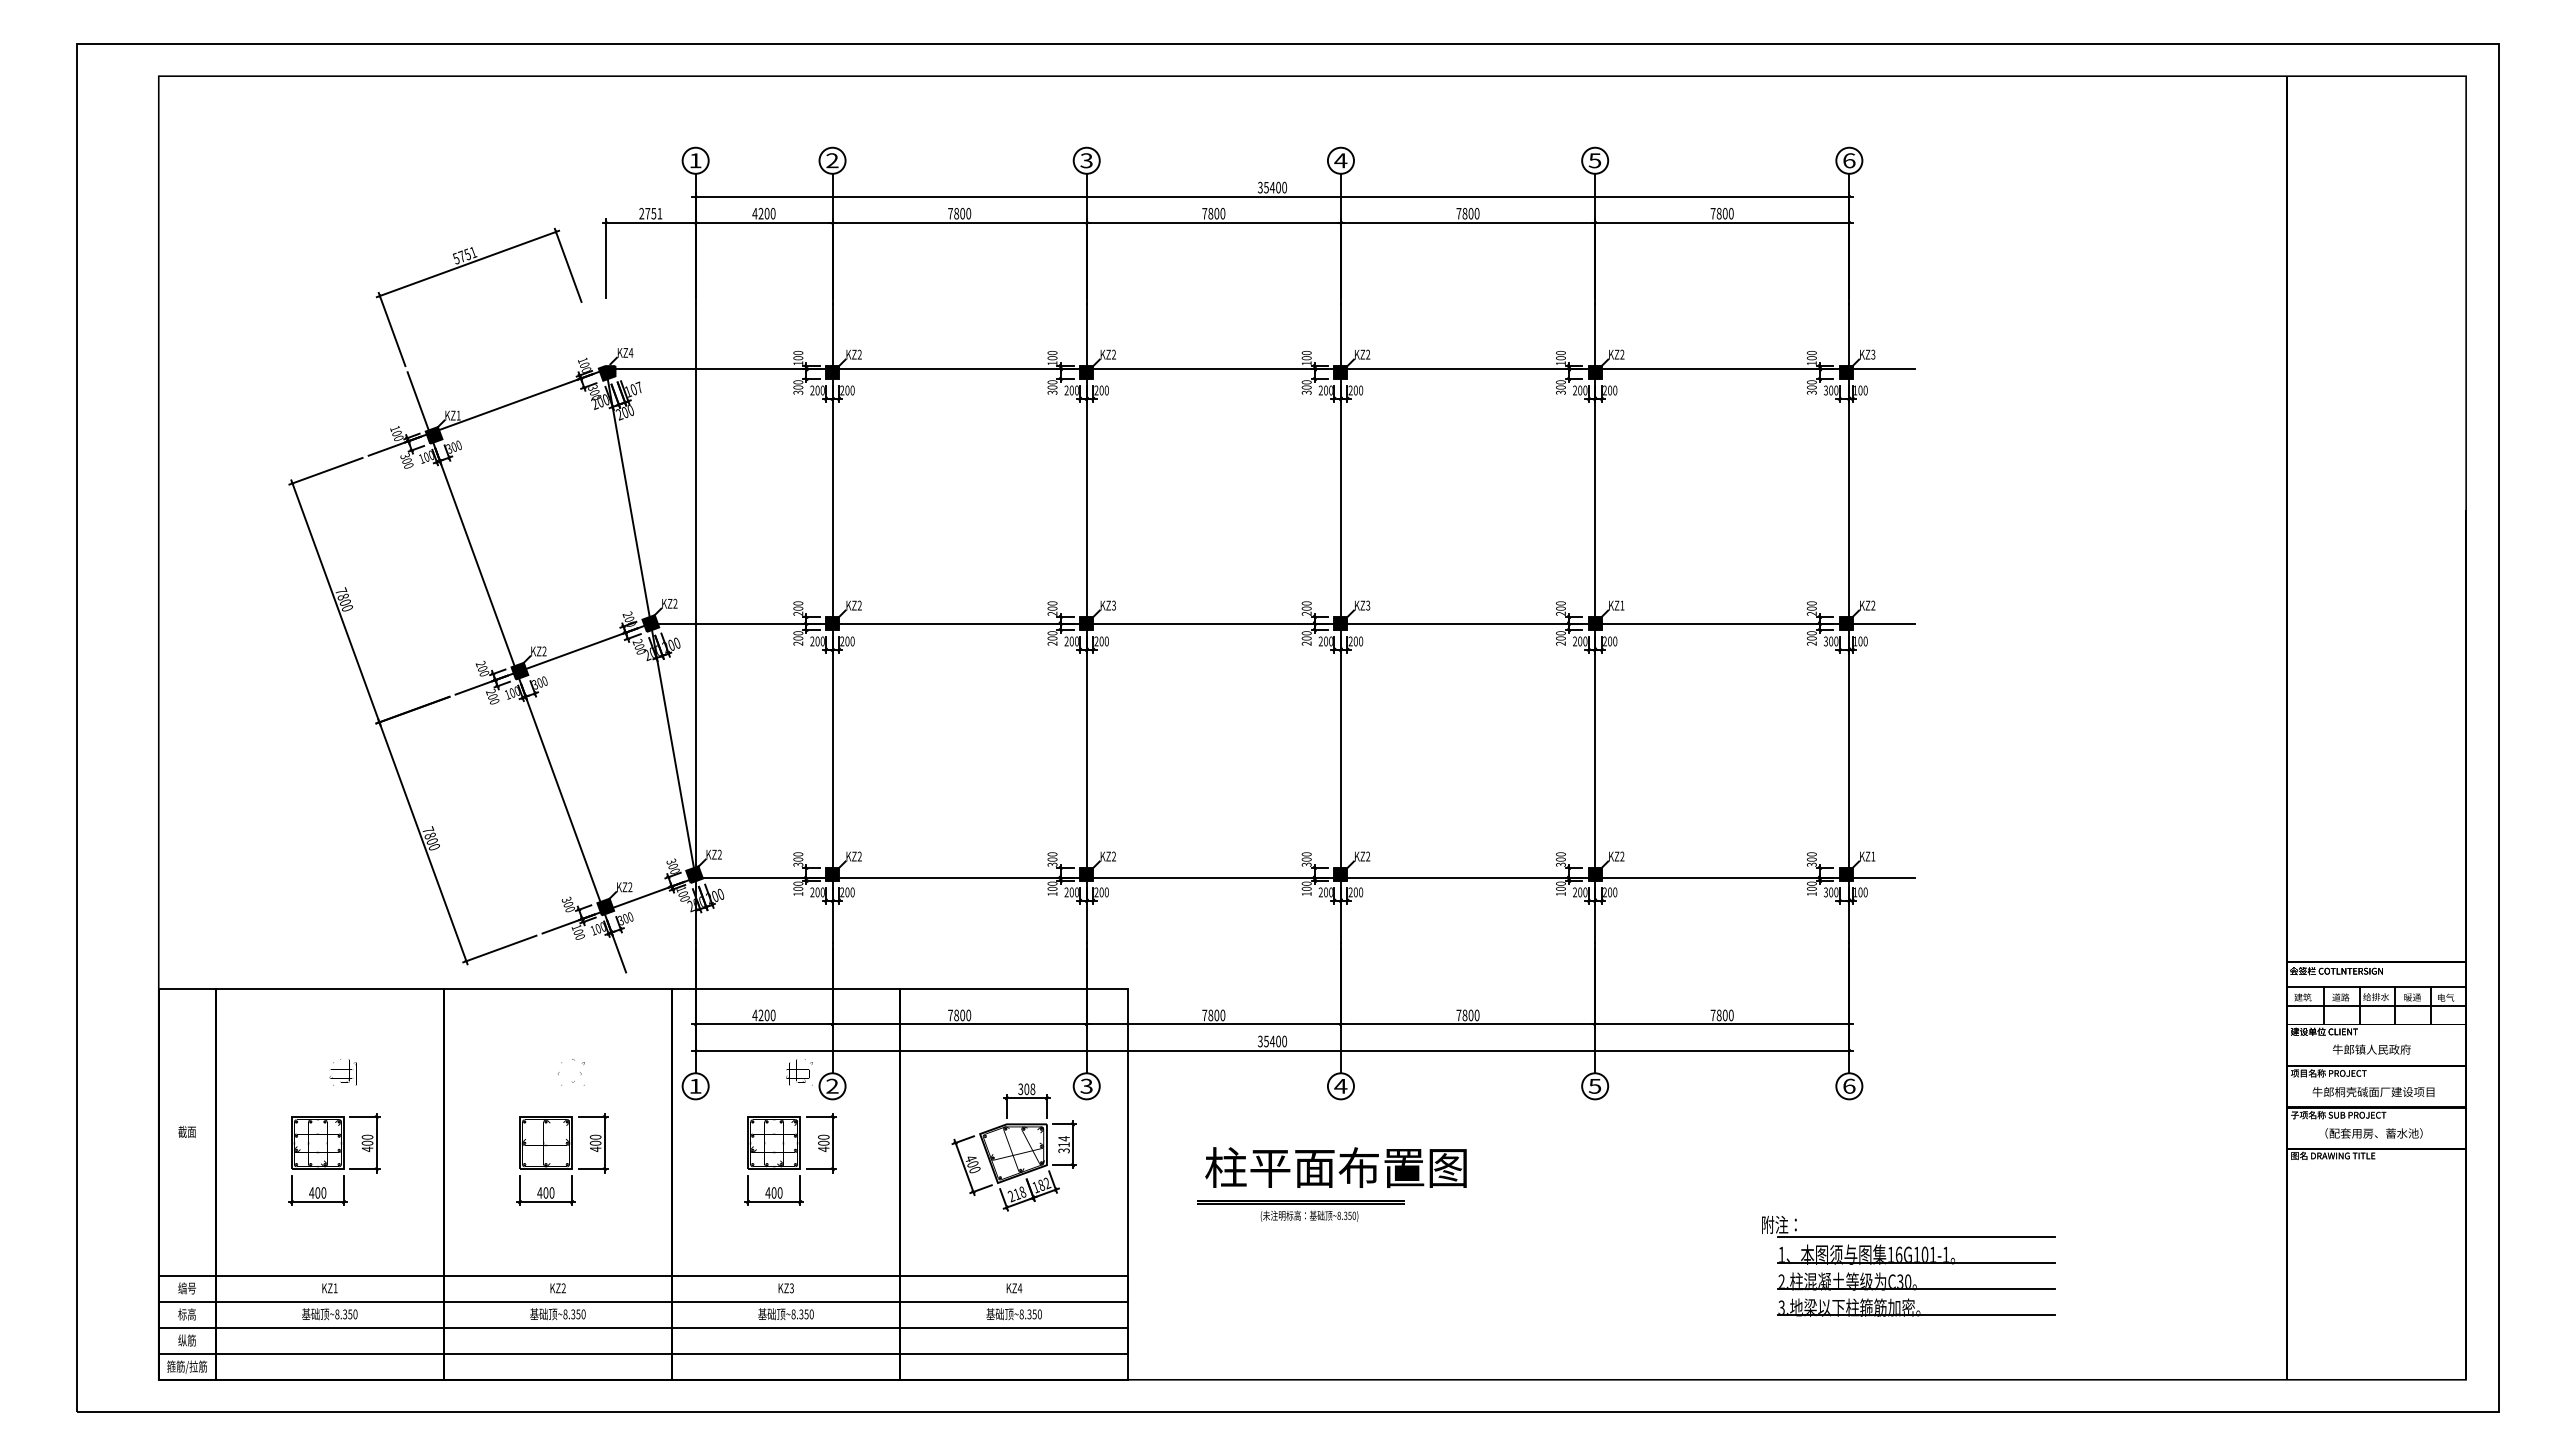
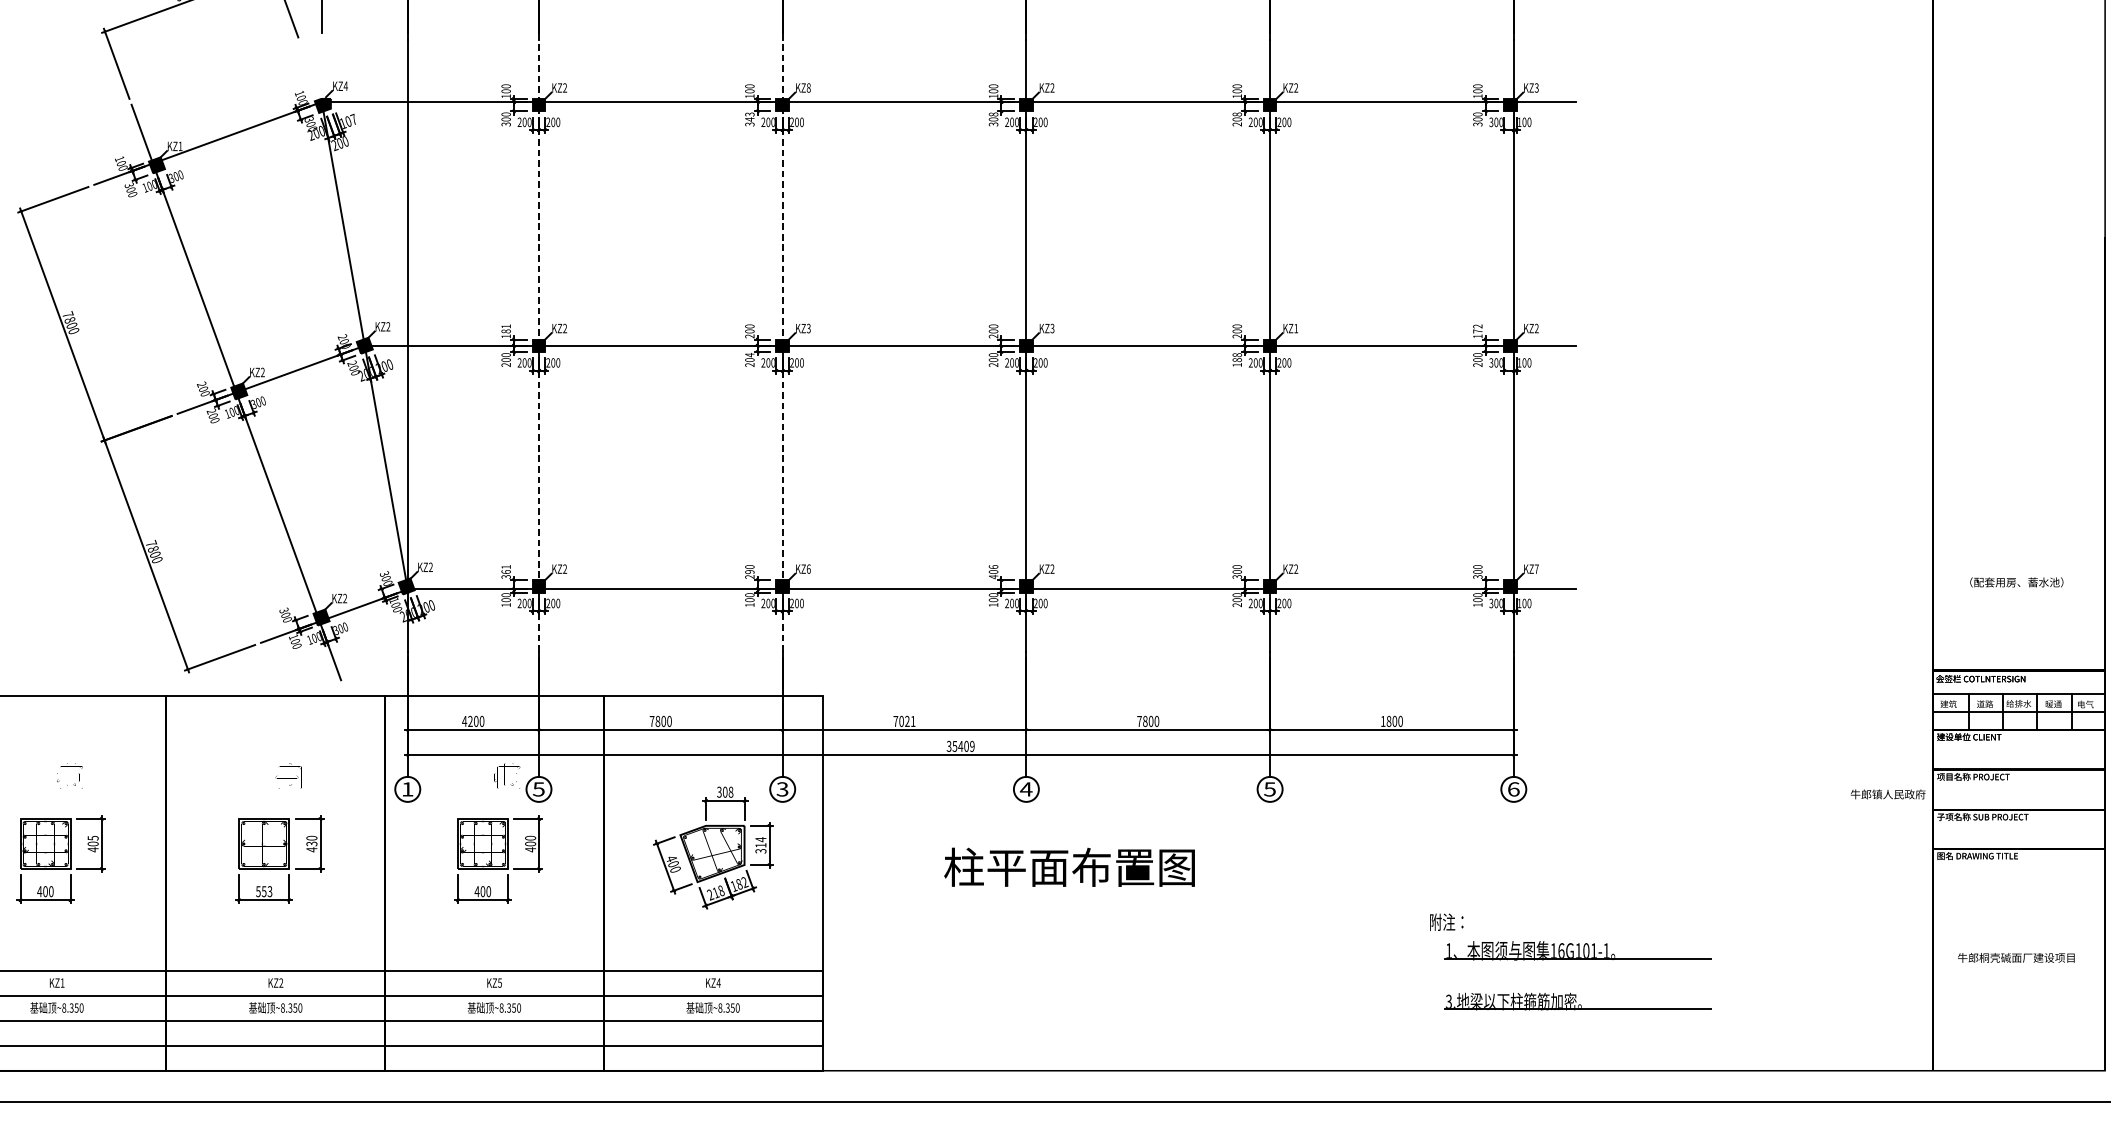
text: (1113, 354) -> (808, 87), KZ2 -> KZ8
text: (1307, 382) -> (994, 114), 300 -> 308
text: (1052, 384) -> (749, 116), 300 -> 343
text: (1561, 387) -> (1237, 119), 300 -> 208
text: (798, 608) -> (506, 331), 200 -> 181
text: (1811, 608) -> (1477, 331), 200 -> 172
line: (832, 623) -> (538, 345), solid -> dashed
line: (1086, 623) -> (782, 345), solid -> dashed
text: (1052, 633) -> (749, 355), 200 -> 204
text: (1560, 638) -> (1236, 360), 200 -> 188
text: (798, 856) -> (506, 569), 300 -> 361
text: (1114, 856) -> (809, 569), KZ2 -> KZ6
text: (1873, 856) -> (1536, 569), KZ1 -> KZ7
text: (1306, 859) -> (993, 571), 300 -> 406
text: (1052, 861) -> (749, 573), 300 -> 290
text: (1560, 894) -> (1236, 605), 100 -> 200
text: (1216, 1015) -> (907, 721), 7800 -> 7021
text: (1712, 1015) -> (1382, 721), 7800 -> 1800
text: (1284, 1041) -> (972, 746), 35400 -> 35409
text: (2371, 1049) -> (1887, 794), moved
text: (832, 1085) -> (538, 788), 2 -> 5
text: (2373, 1092) -> (2016, 958), moved
text: (2373, 1133) -> (2016, 582), moved
text: (367, 1136) -> (93, 837), 400 -> 405
text: (595, 1142) -> (311, 843), 400 -> 430
text: (1335, 1167) -> (1069, 867), moved
text: (545, 1192) -> (263, 891), 400 -> 553
part: (1300, 1210) -> (987, 908), removed
line: (1915, 1237) -> (1577, 934), removed
part: (1916, 1281) -> (1578, 976), removed
text: (791, 1286) -> (499, 981), KZ3 -> KZ5

